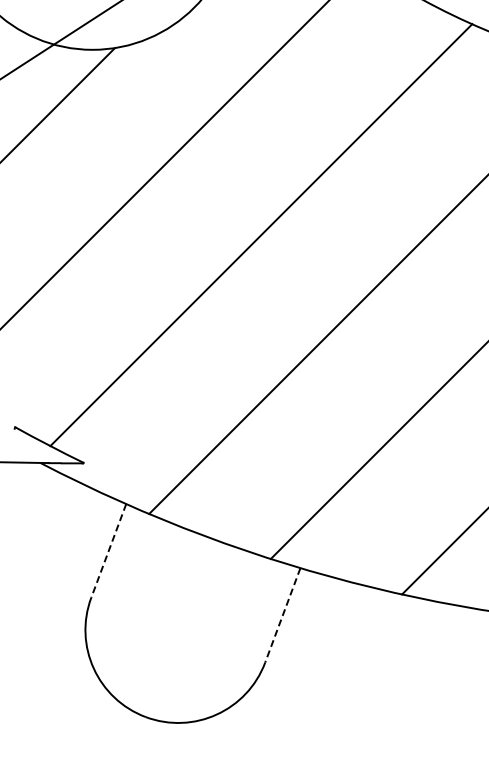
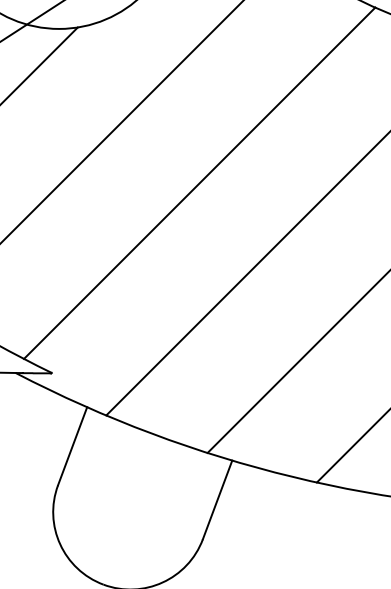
line: (108, 550) -> (72, 445), dashed -> solid
line: (282, 615) -> (217, 500), dashed -> solid

